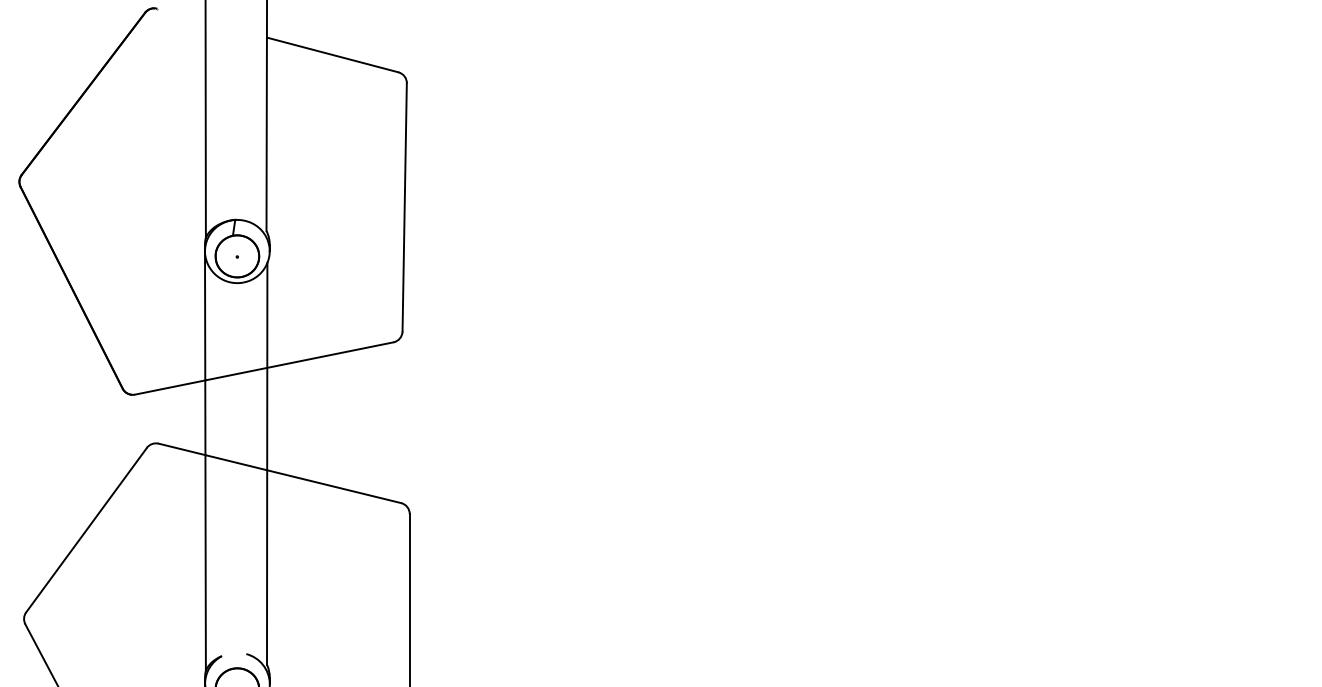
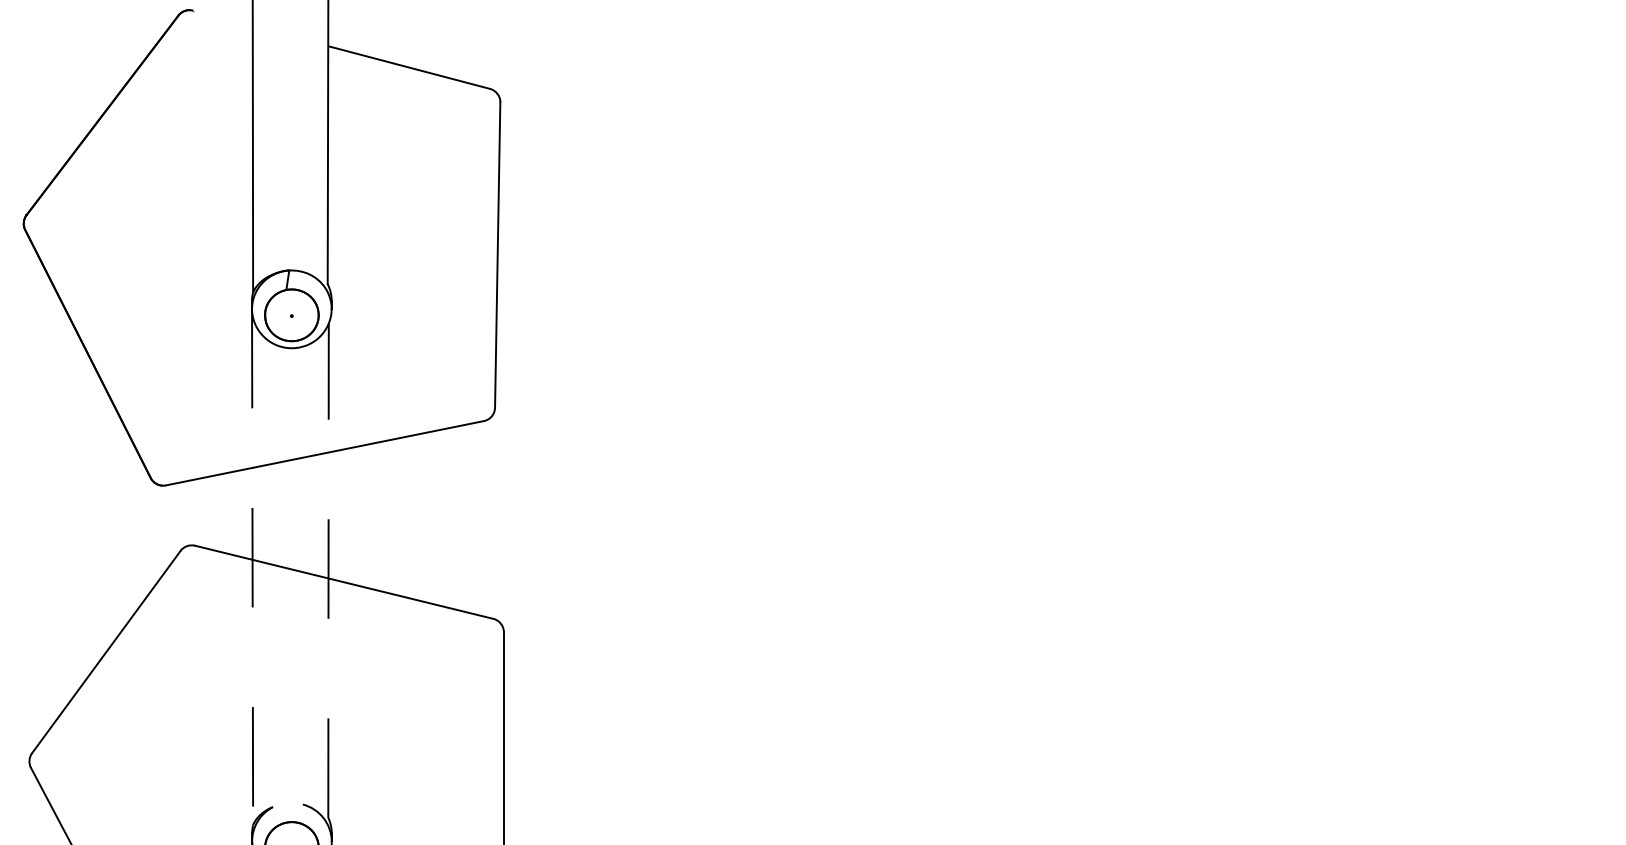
line: (205, 460) -> (252, 566), solid -> dashed
line: (267, 463) -> (328, 570), solid -> dashed

